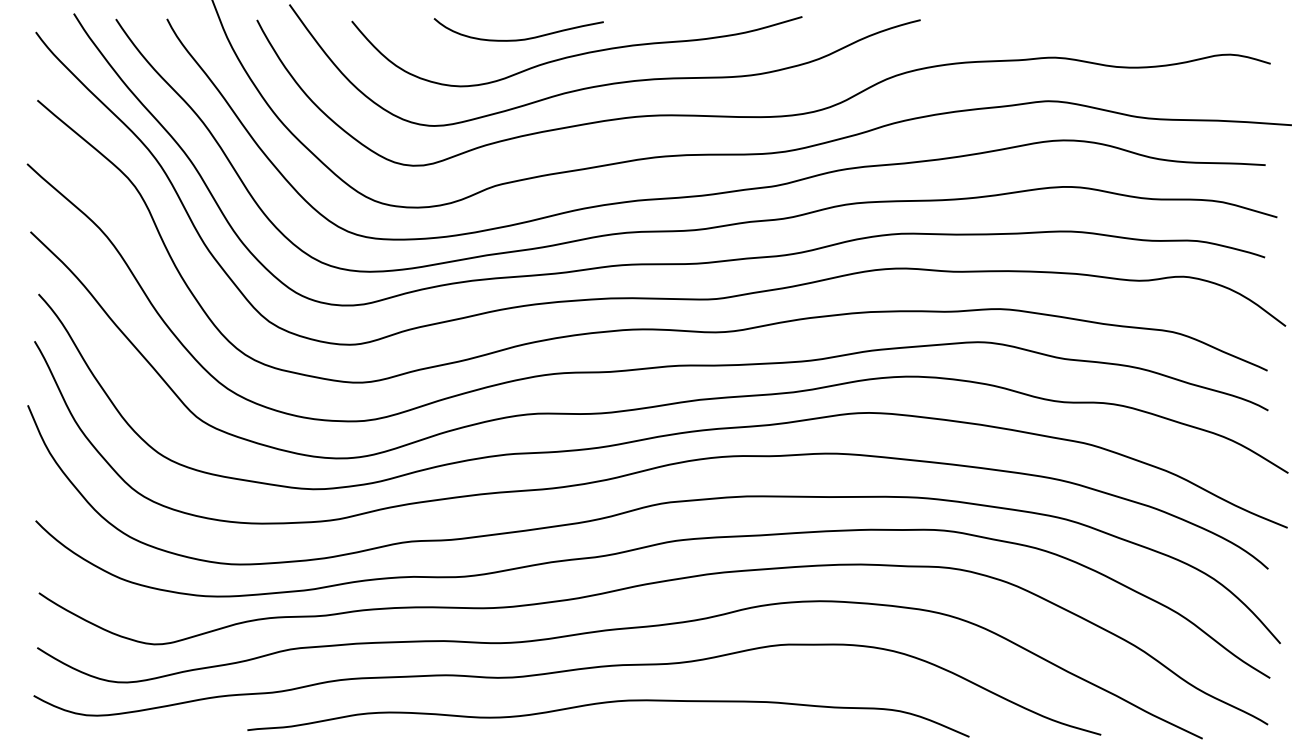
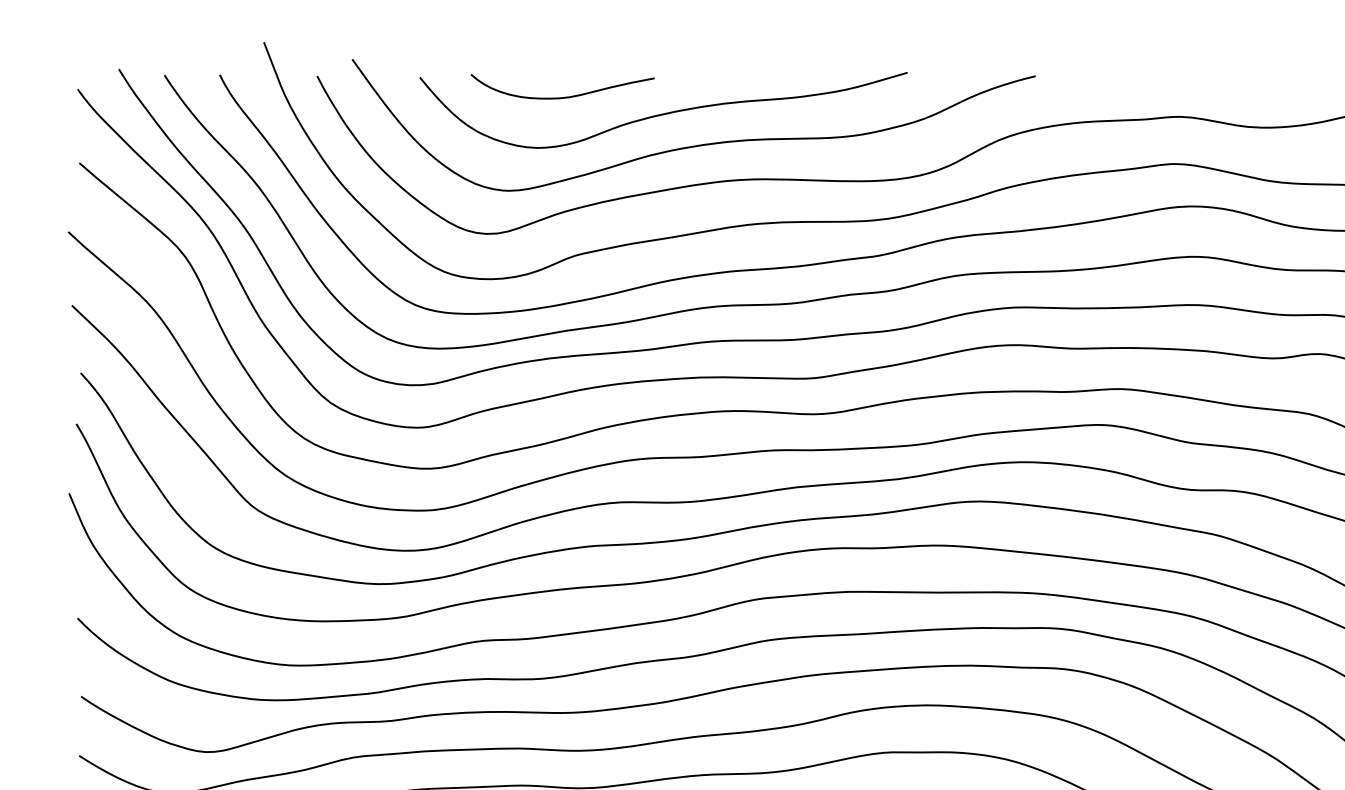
curve: (518, 39) -> (562, 97), moved

